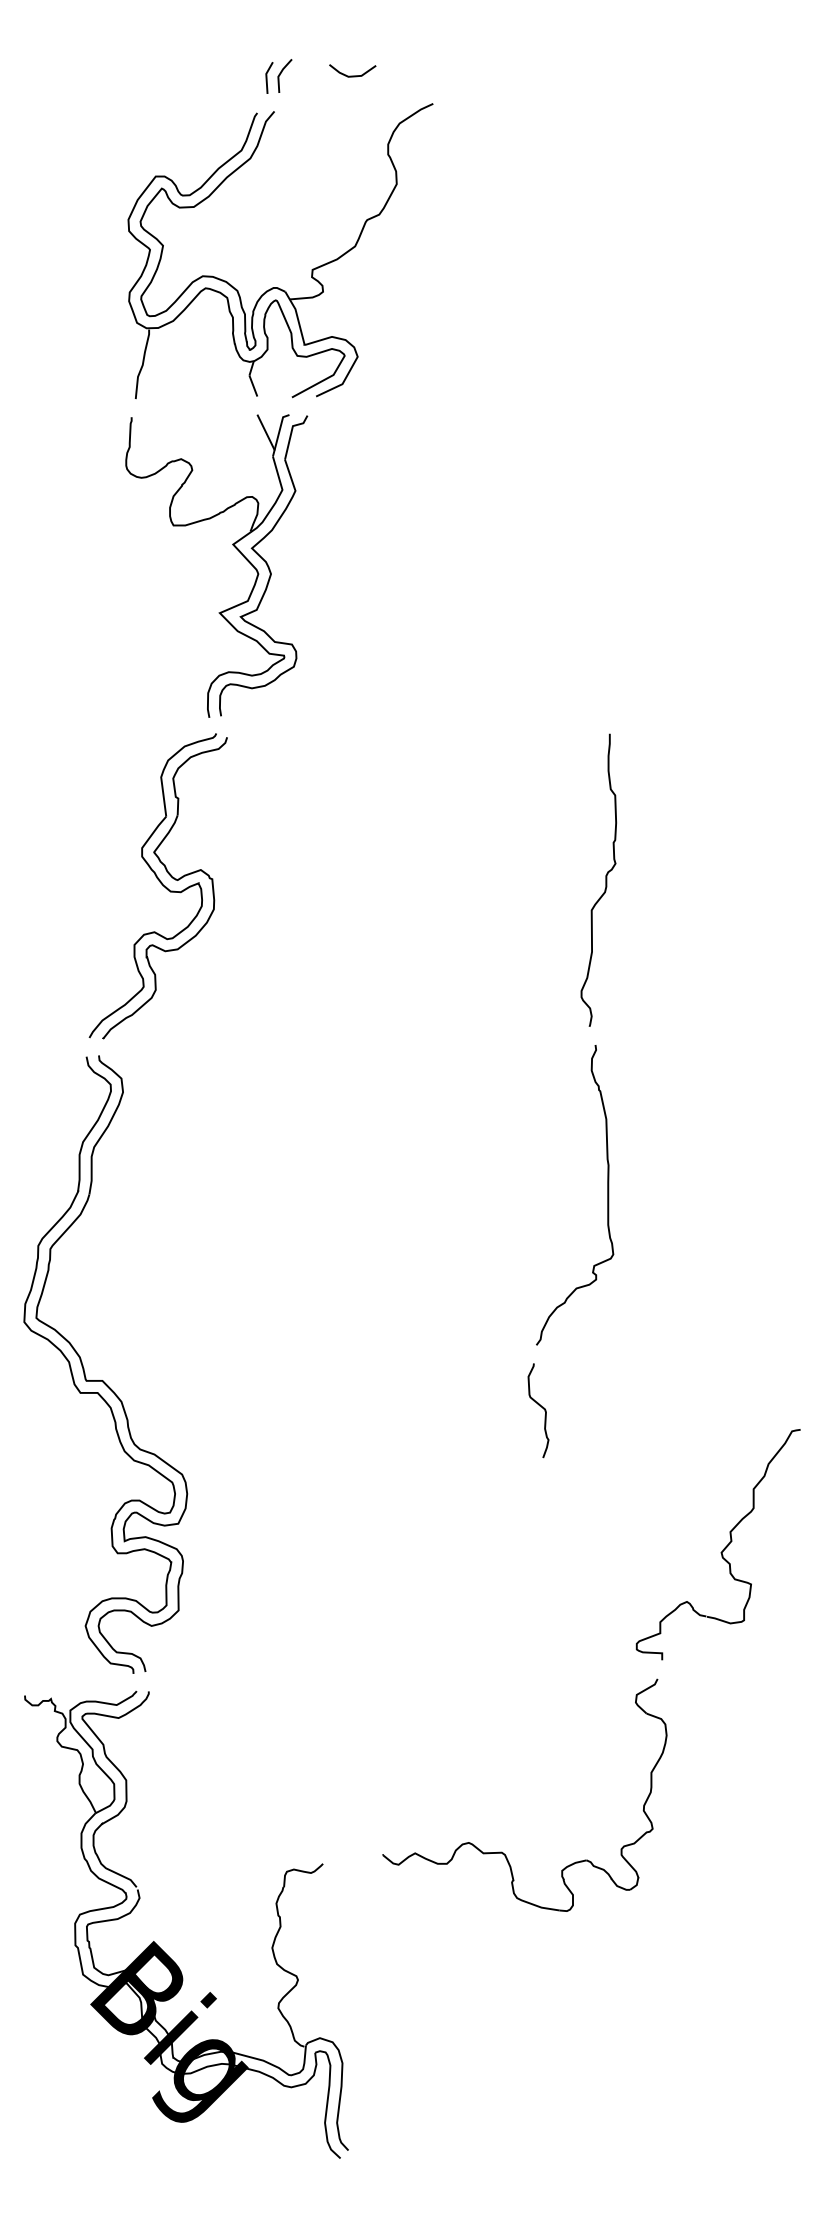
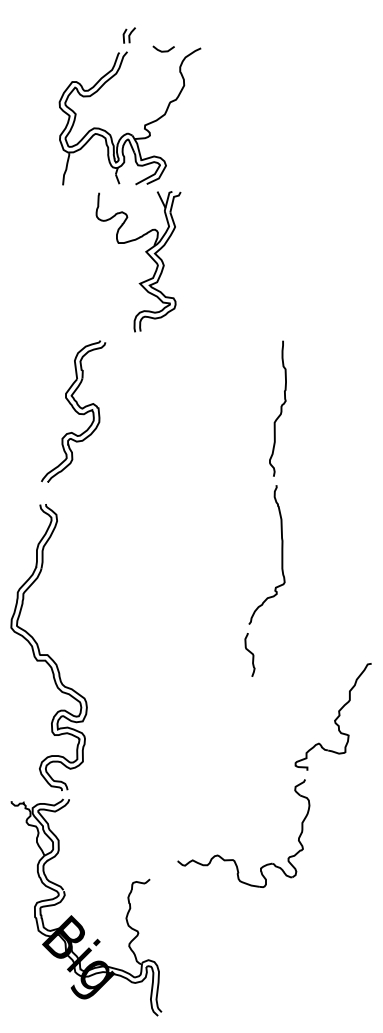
line: (352, 74) -> (163, 50), moved
part: (233, 548) -> (146, 253), moved
part: (186, 1608) -> (86, 760), moved

